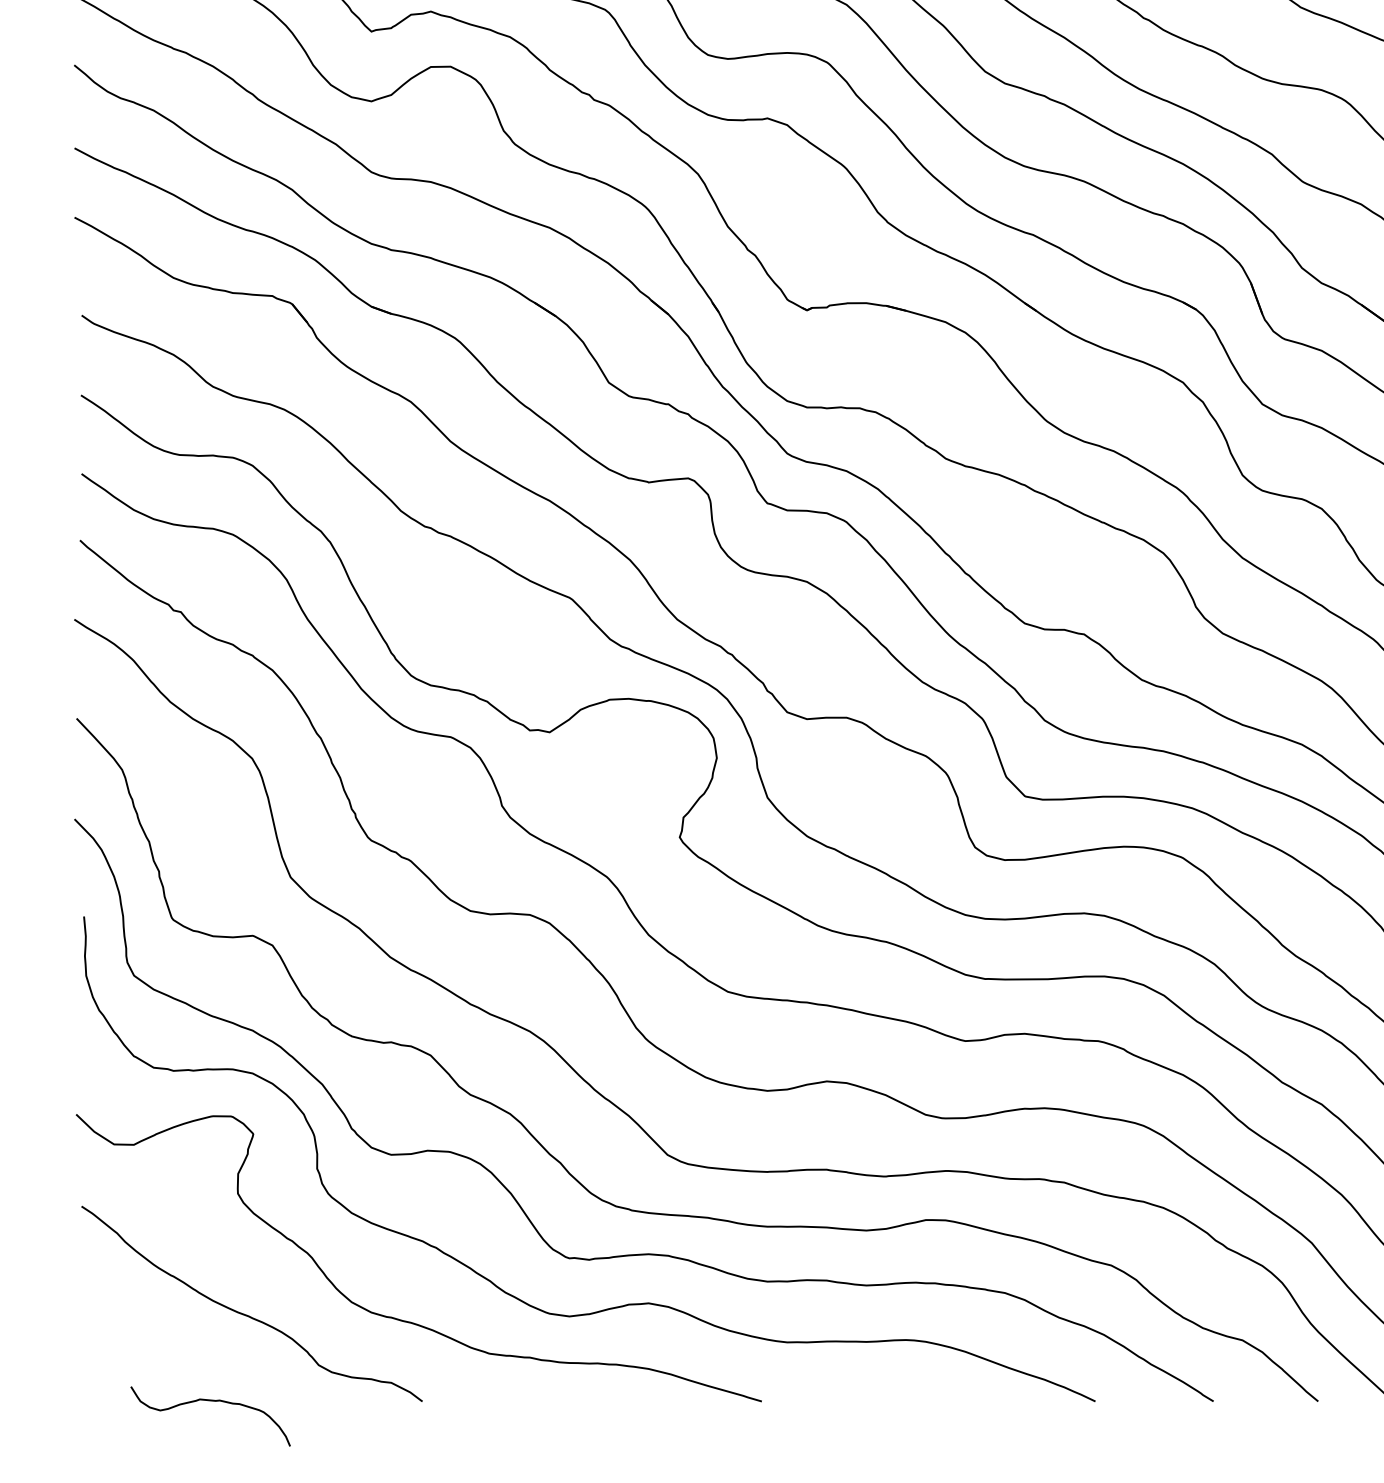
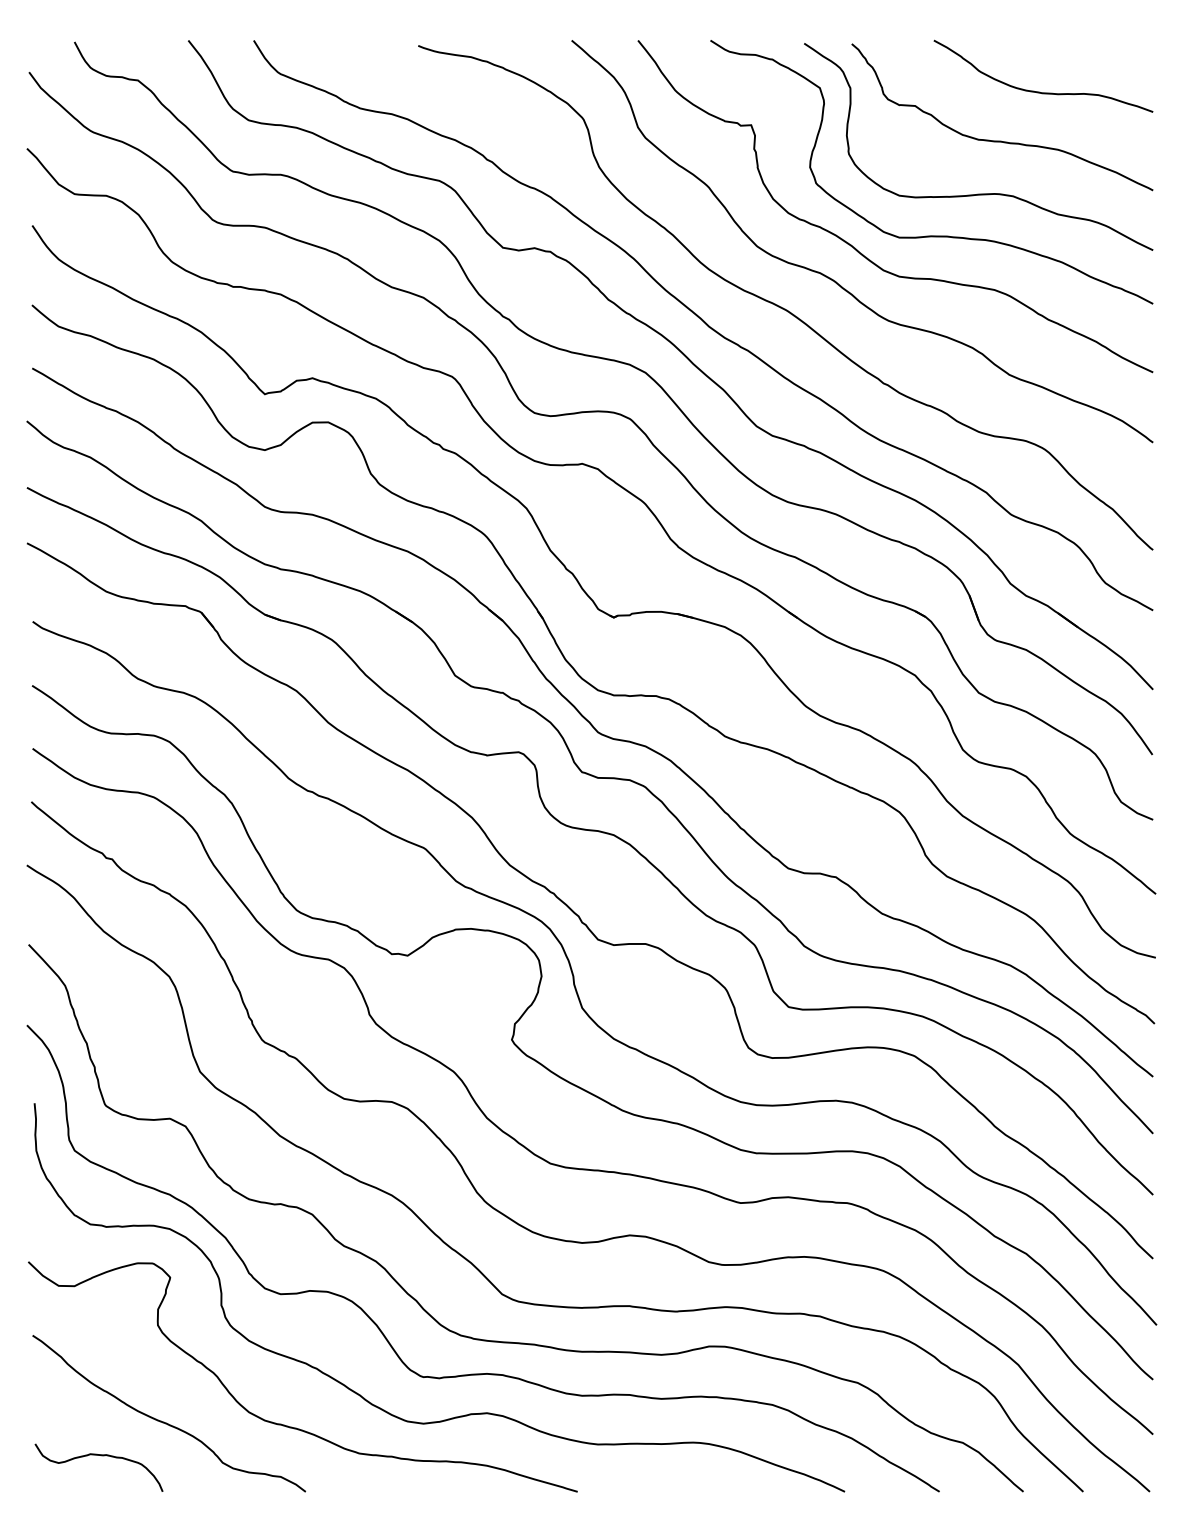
curve: (213, 1402) -> (101, 1456), moved

